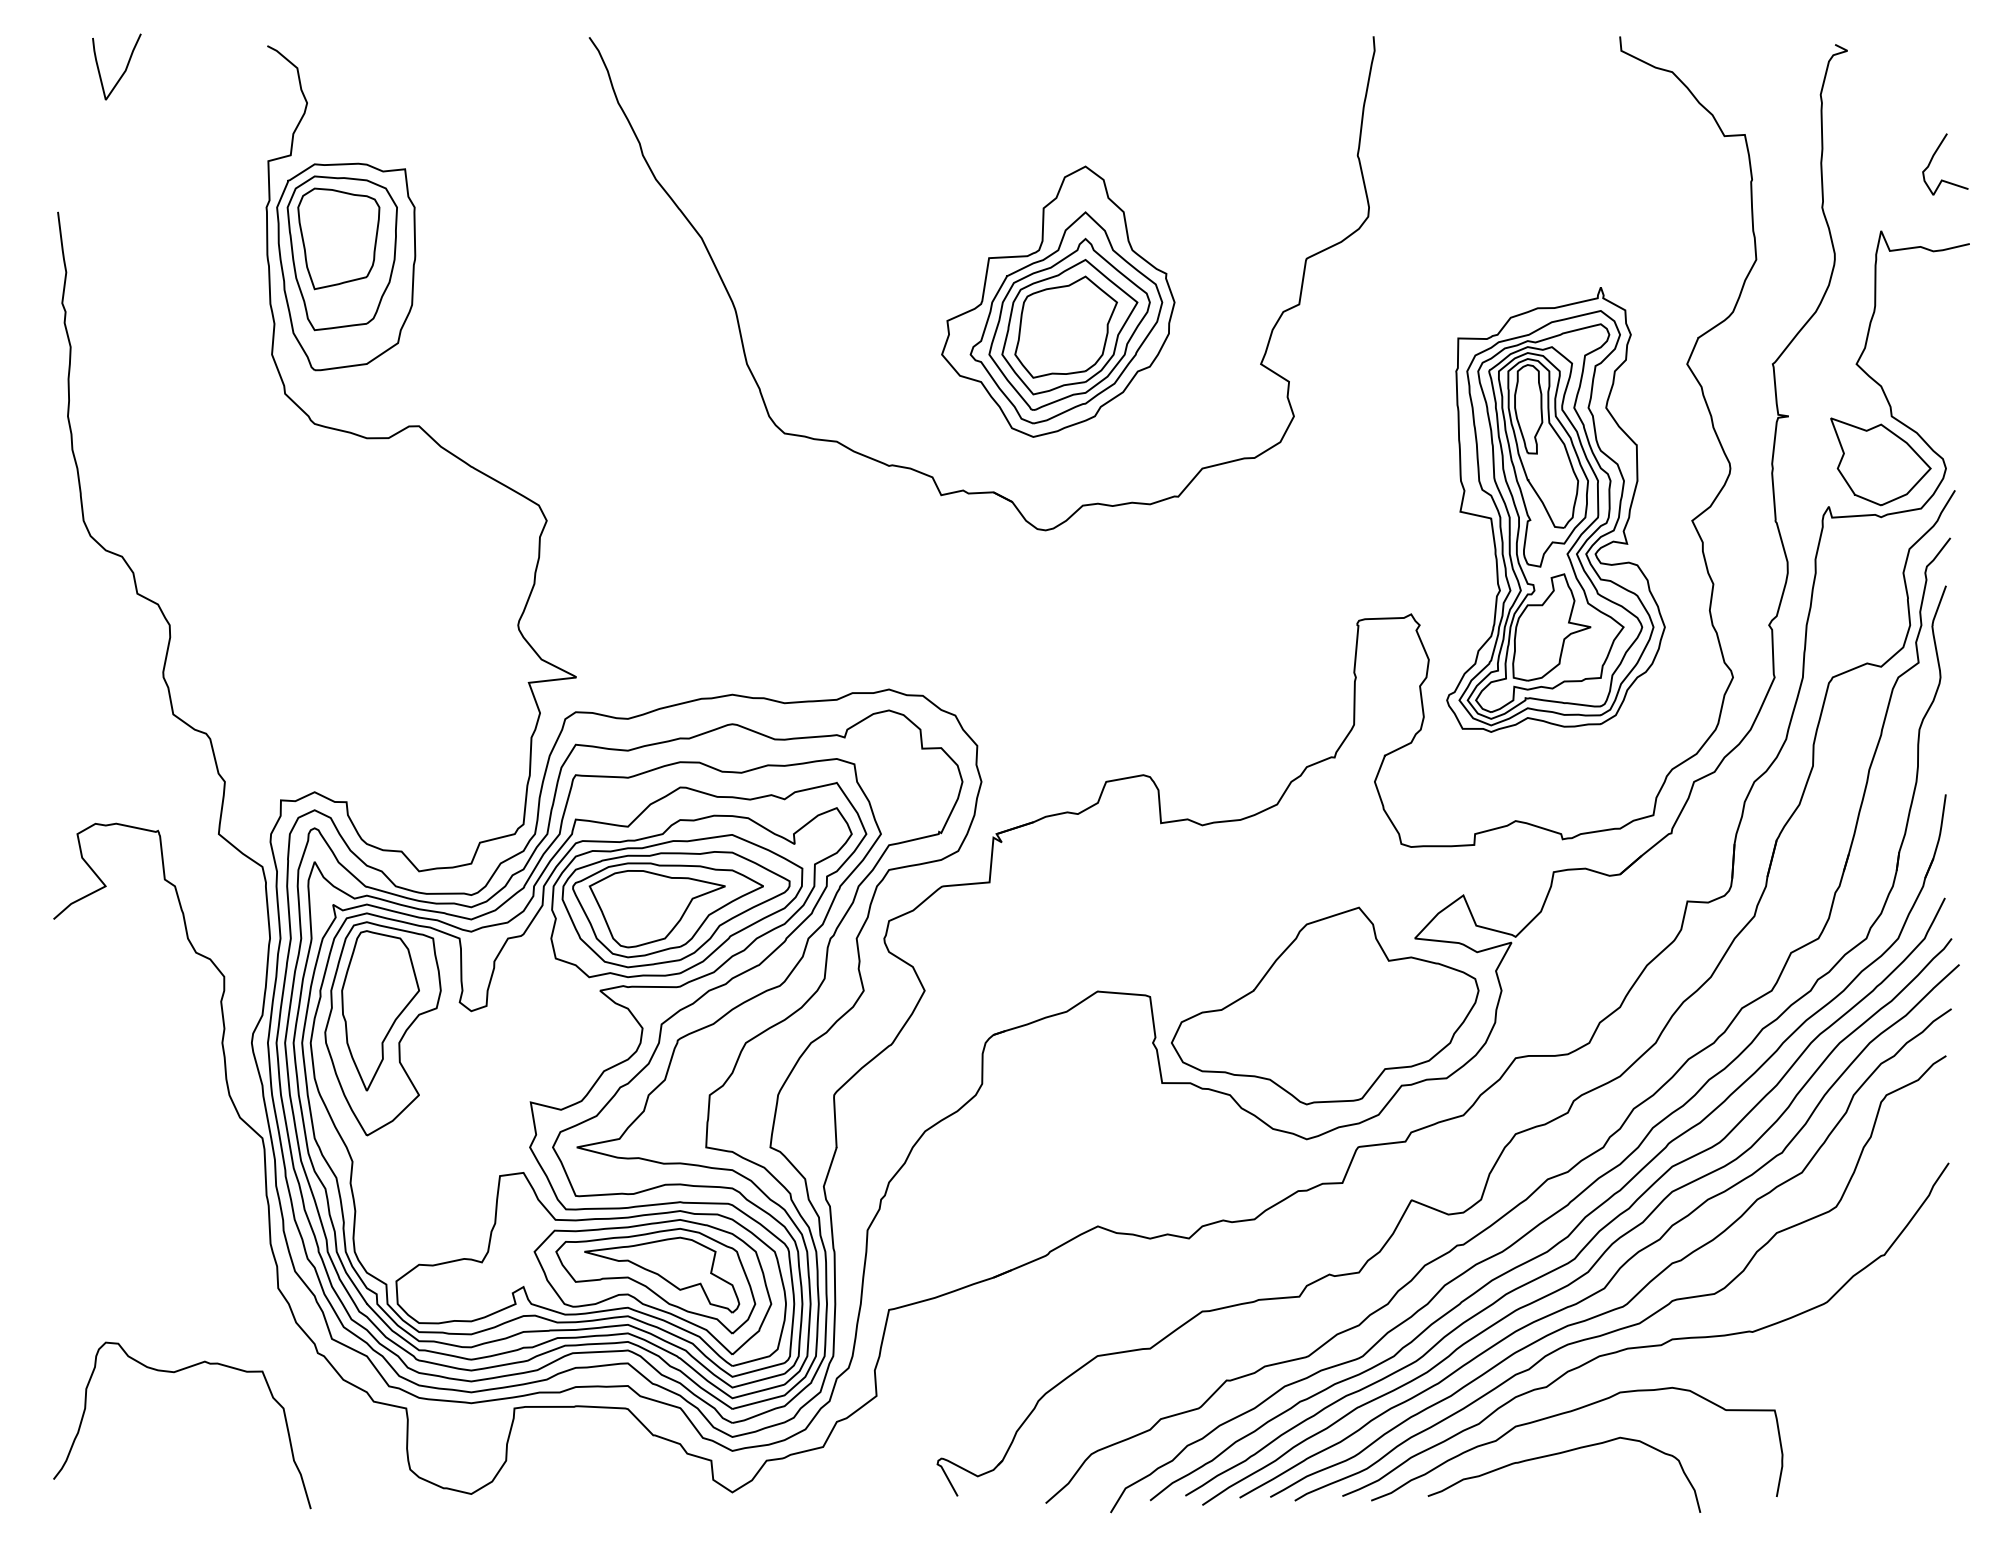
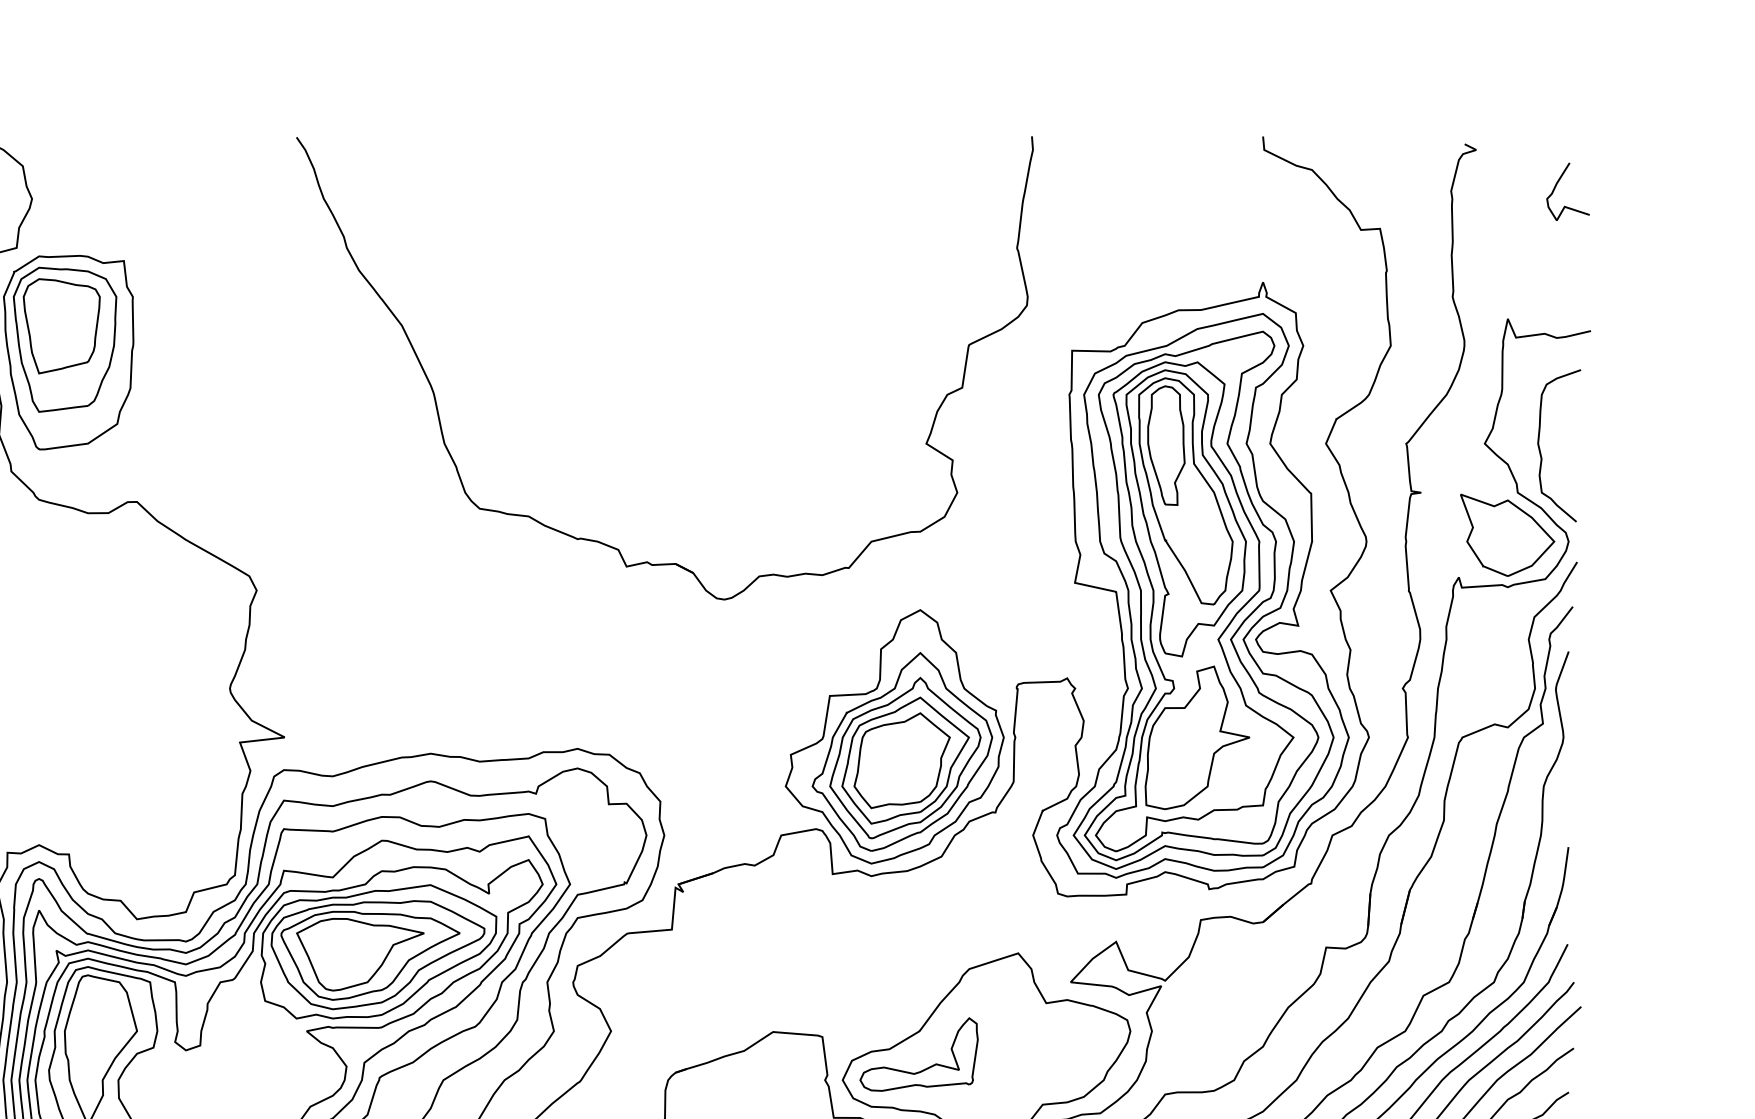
curve: (1932, 160) -> (1555, 188), moved
part: (1058, 301) -> (894, 736), moved
curve: (1916, 371) -> (1540, 450), added
part: (1555, 509) -> (1202, 580), size x1.43
part: (1259, 1030) -> (924, 1068), added

